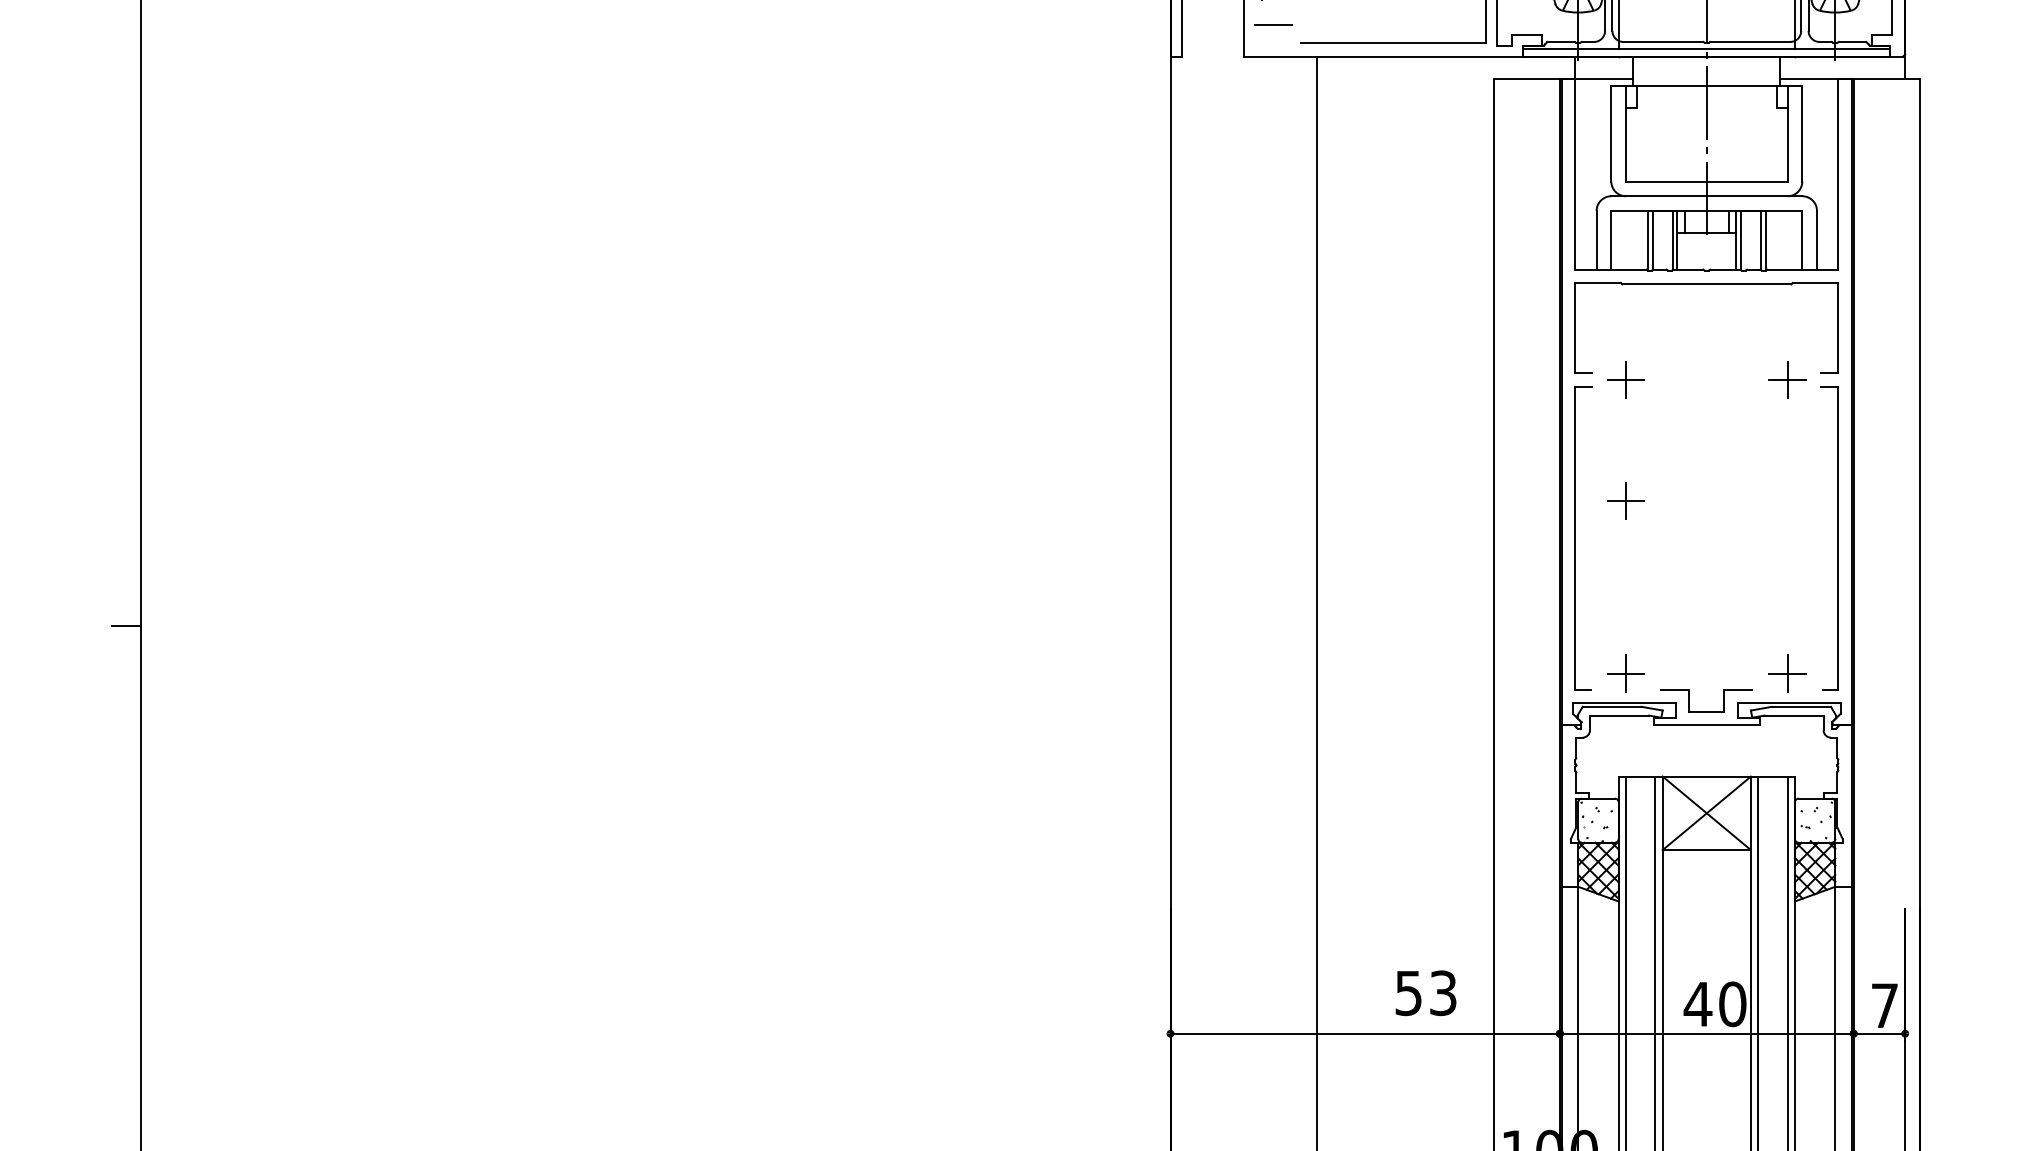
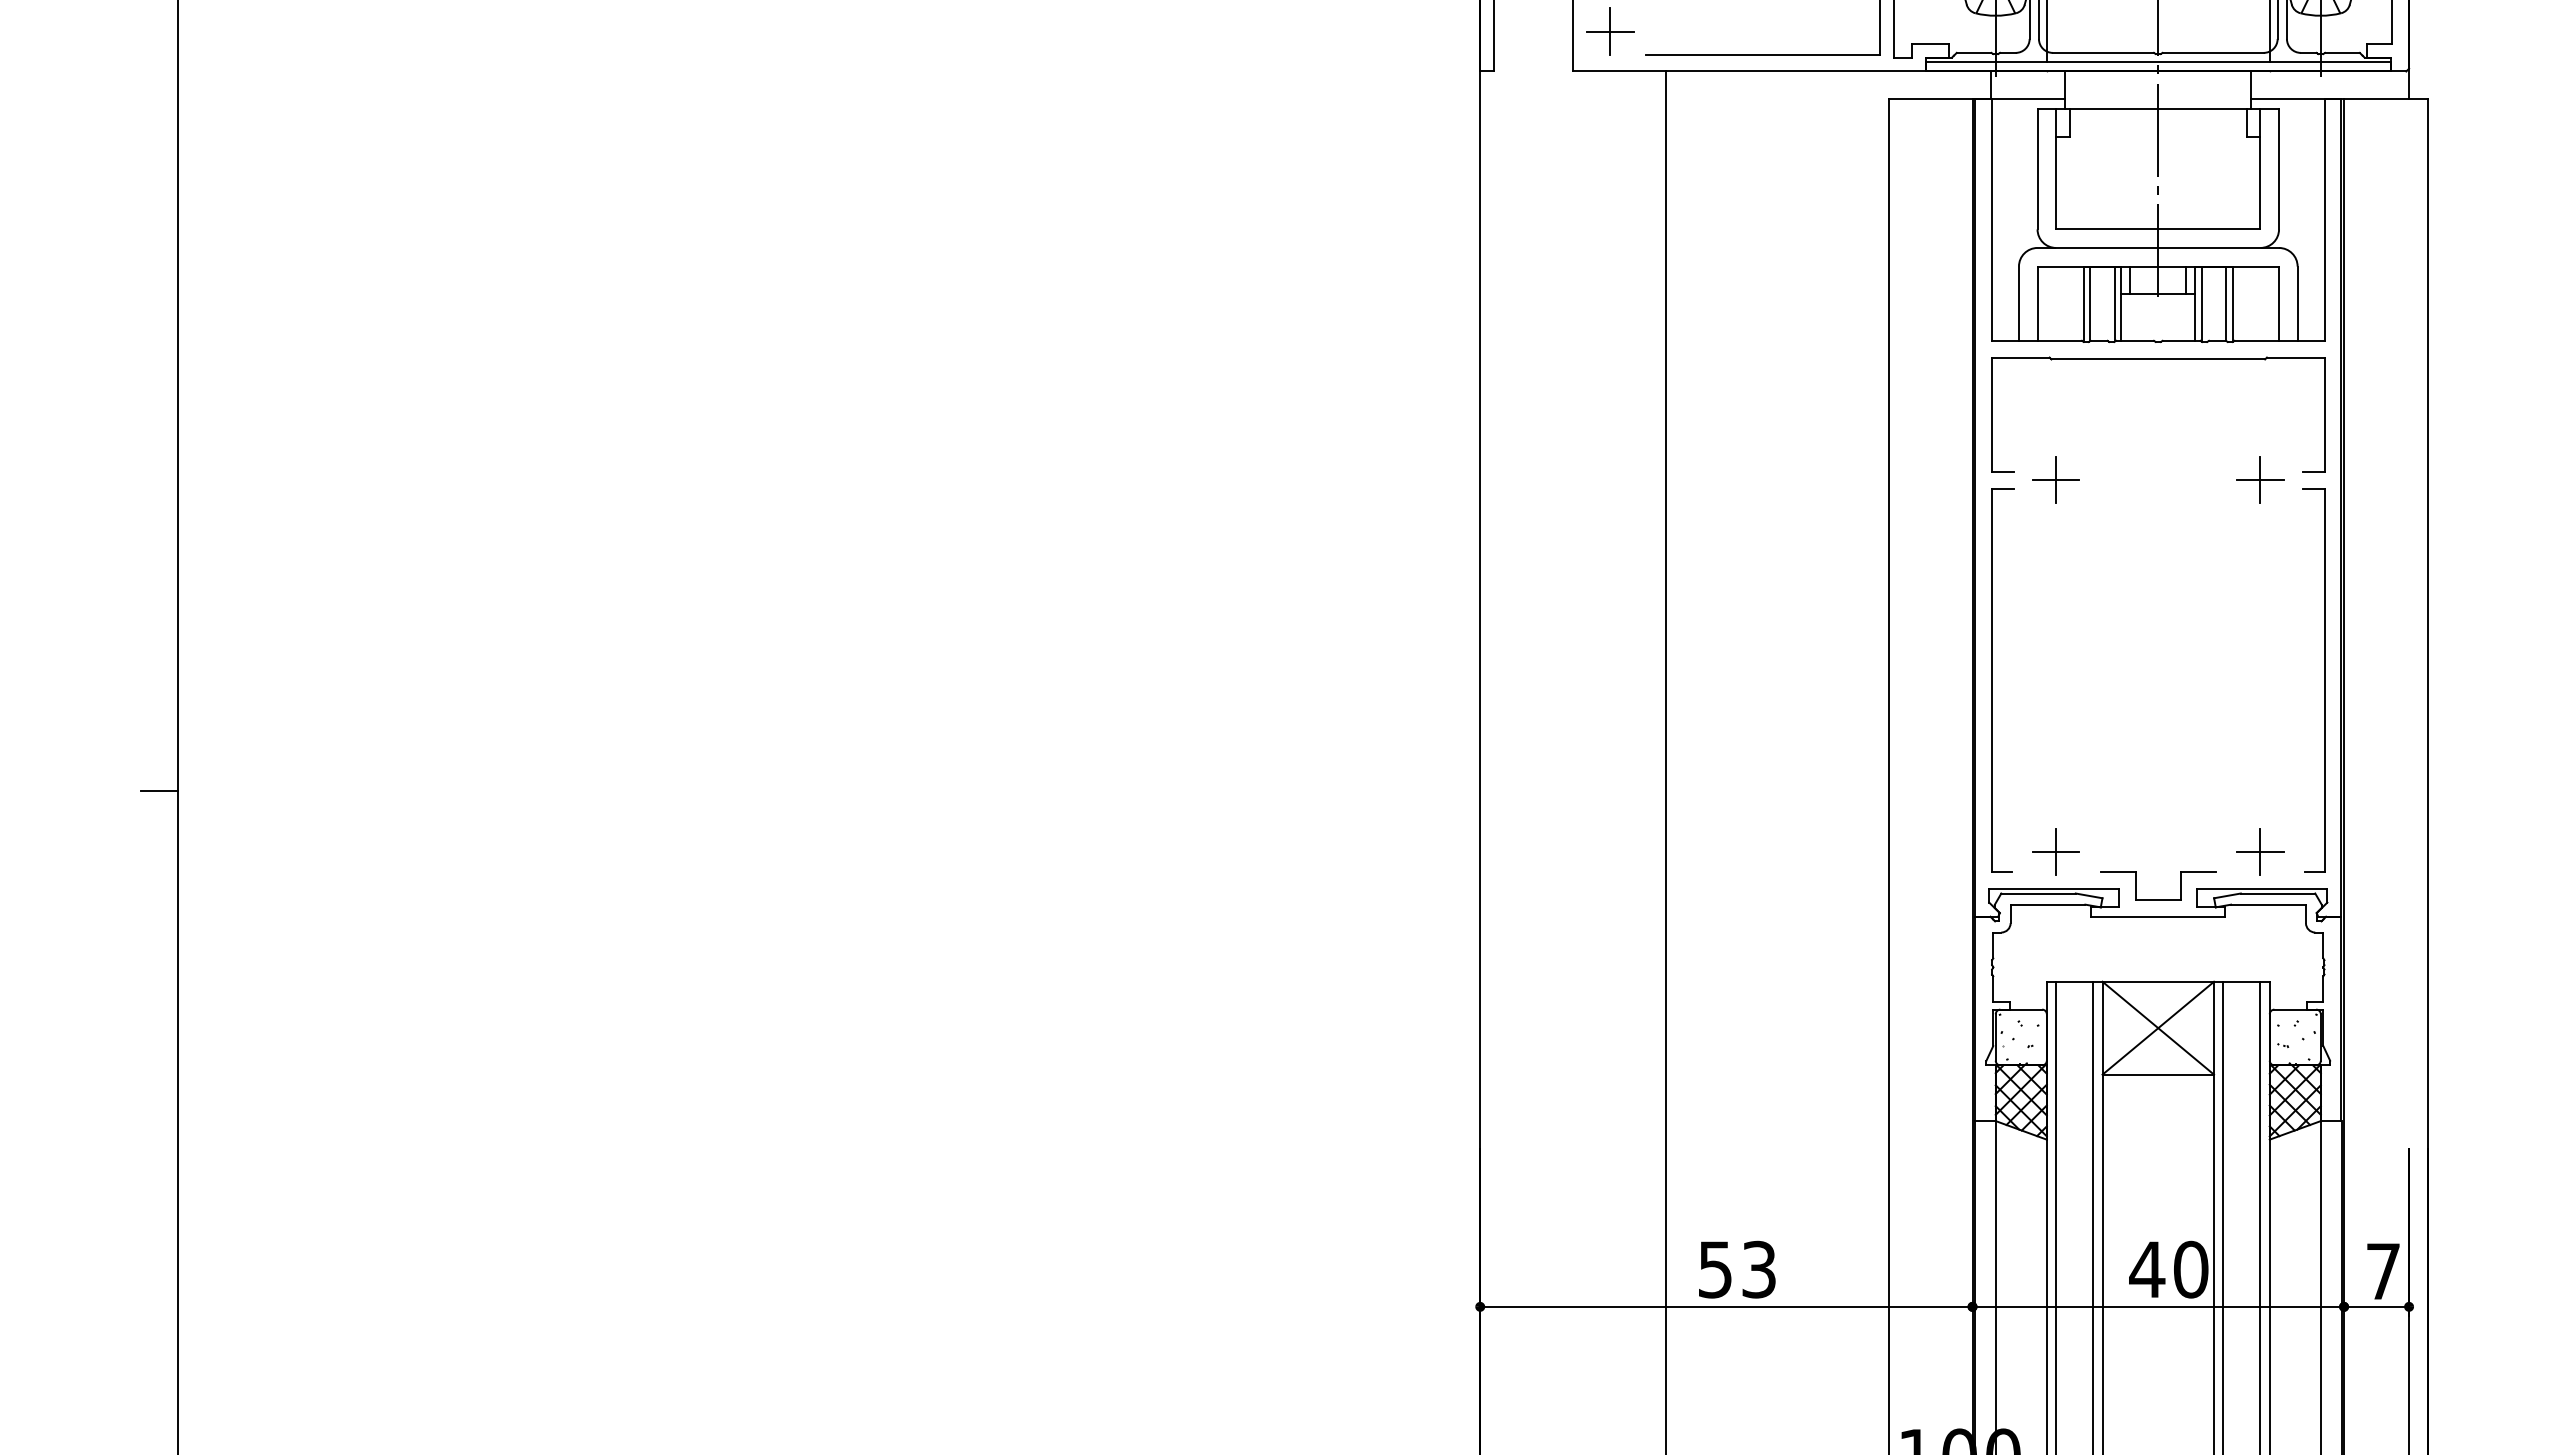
line: (1273, 25) -> (1610, 31), added
part: (1625, 500) -> (2055, 632), removed
text: (1426, 993) -> (1737, 1269), moved

